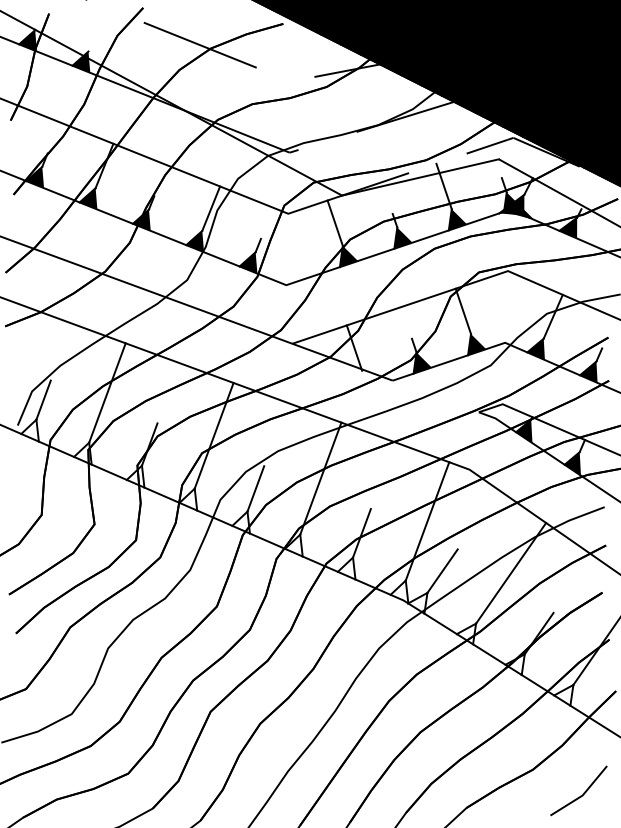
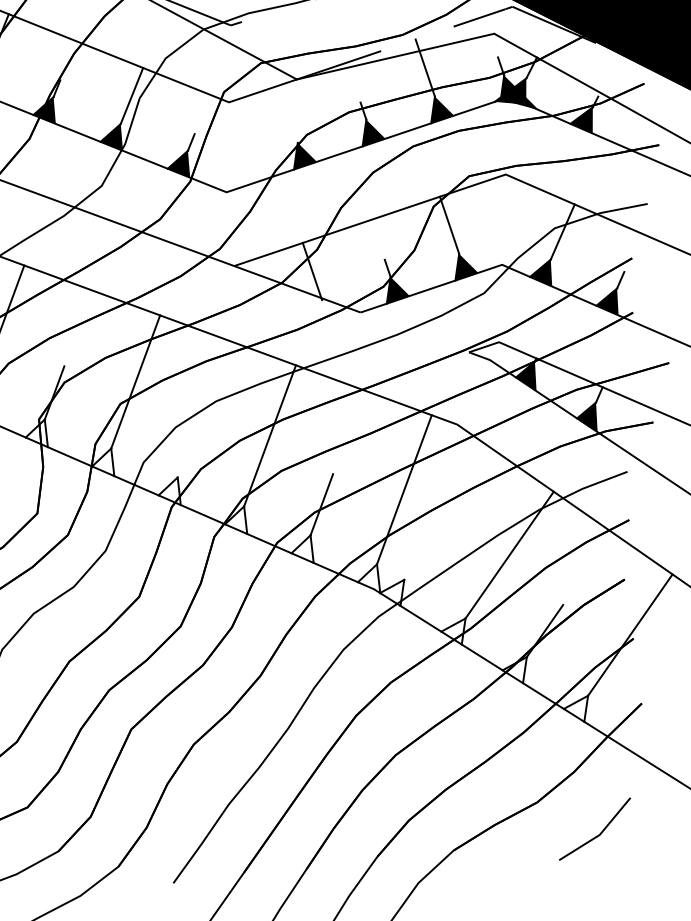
line: (334, 222) -> (287, 113), removed
line: (255, 488) -> (187, 448), removed
line: (442, 570) -> (423, 551), removed

